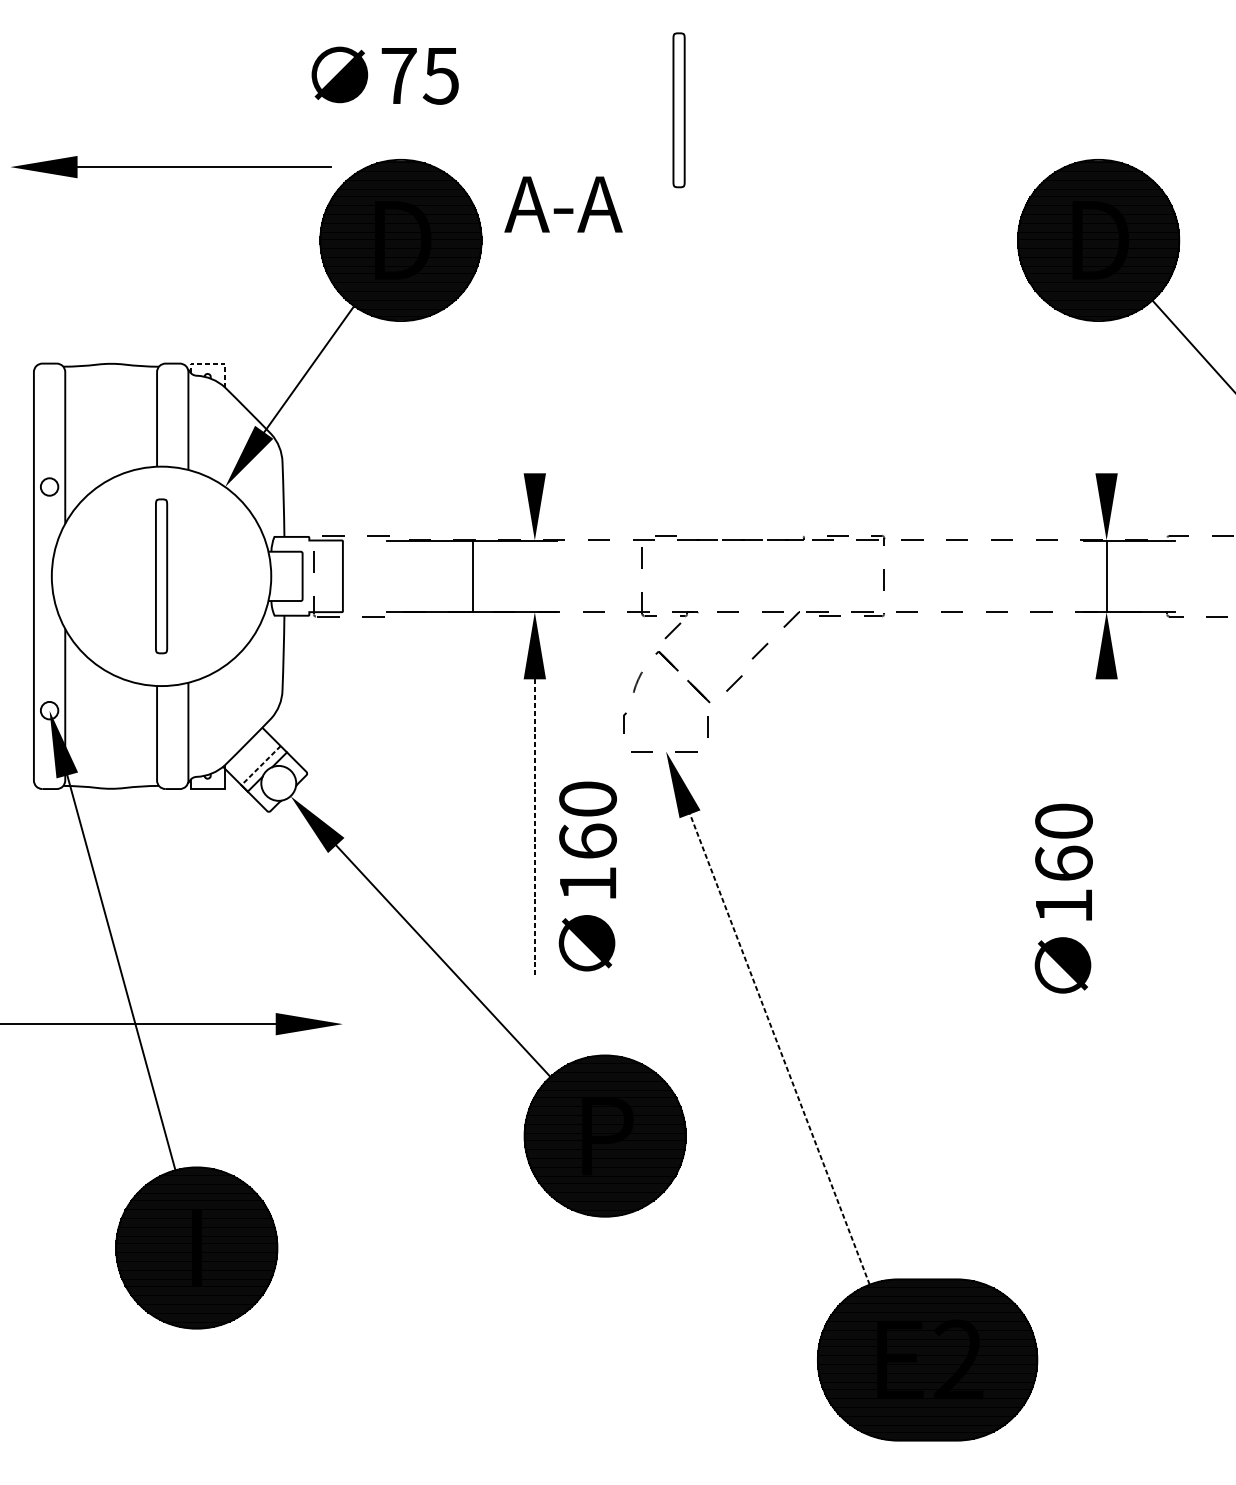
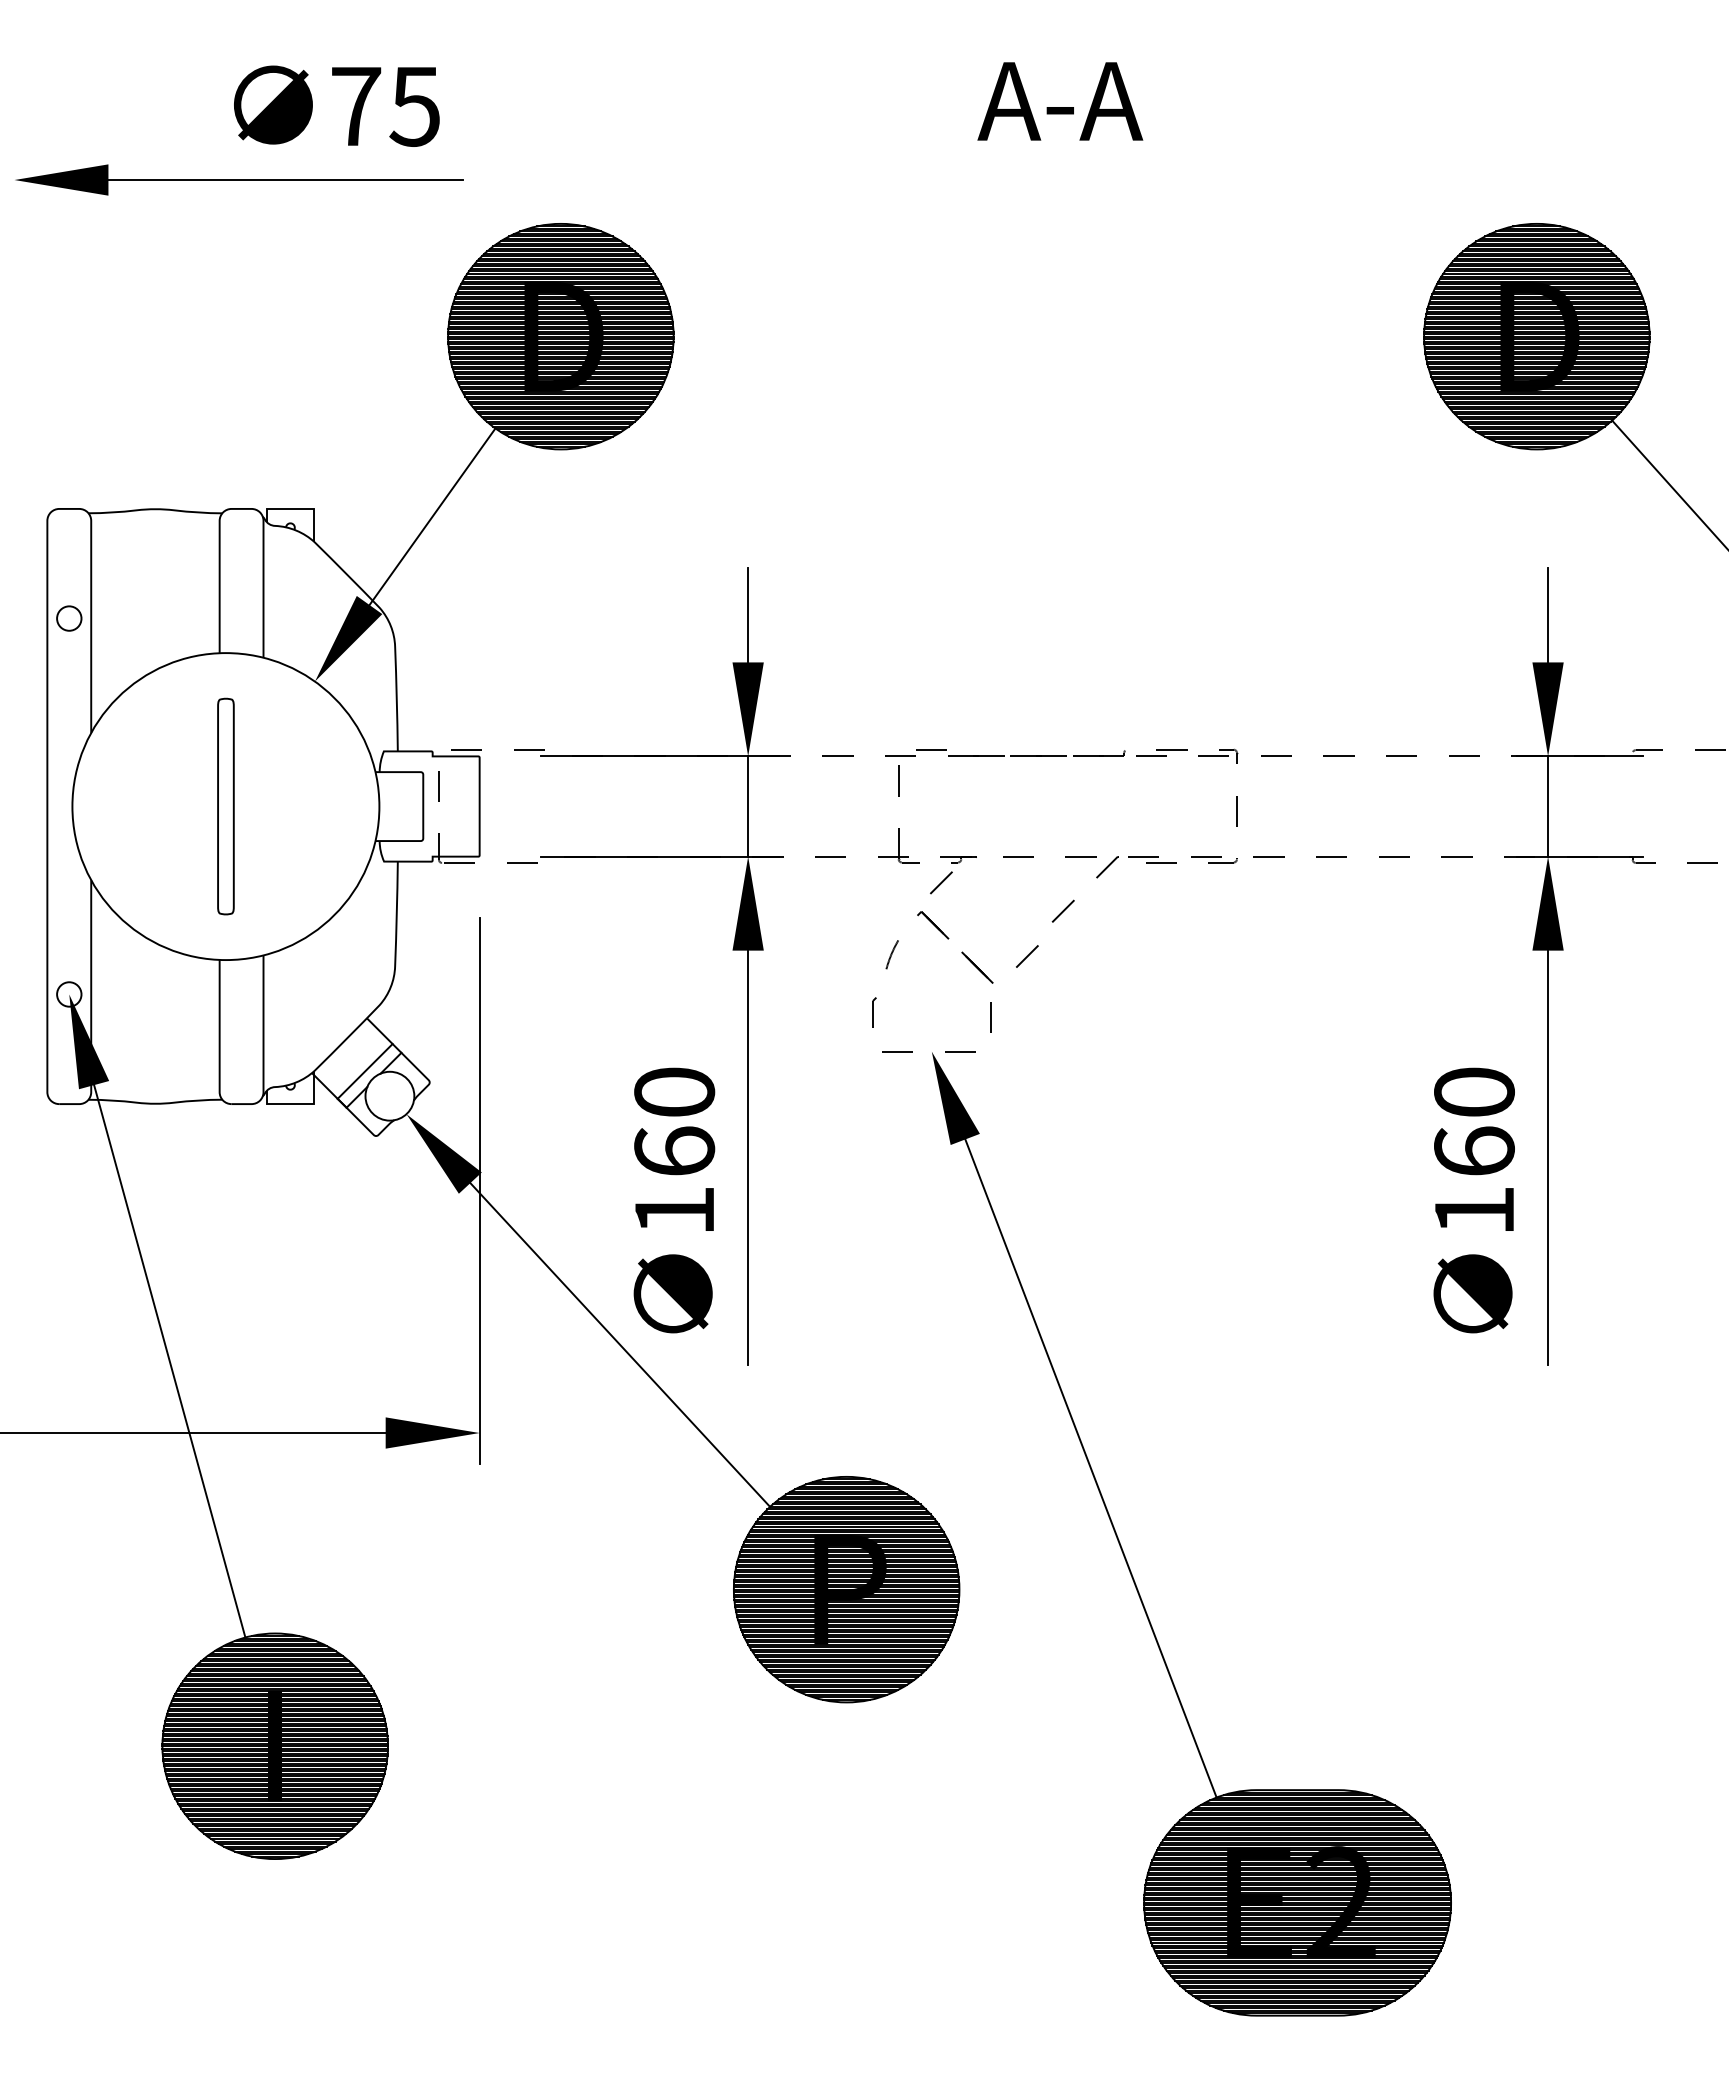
text: (384, 75) -> (336, 105), moved
part: (678, 110) -> (949, 154), removed
part: (171, 166) -> (239, 179), moved
text: (563, 204) -> (1060, 101), moved
line: (214, 363) -> (300, 508), dashed -> solid
line: (535, 439) -> (748, 615), added
line: (1106, 439) -> (1548, 615), added
circle: (49, 486) -> (69, 618), moved
line: (472, 576) -> (748, 806), moved
line: (261, 765) -> (365, 1071), dashed -> solid
line: (535, 827) -> (748, 1158), dashed -> solid
line: (1106, 827) -> (1548, 1157), added
line: (342, 851) -> (479, 1191), added
text: (587, 876) -> (674, 1200), moved
text: (1063, 898) -> (1473, 1200), moved
line: (769, 1022) -> (1076, 1430), dashed -> solid

